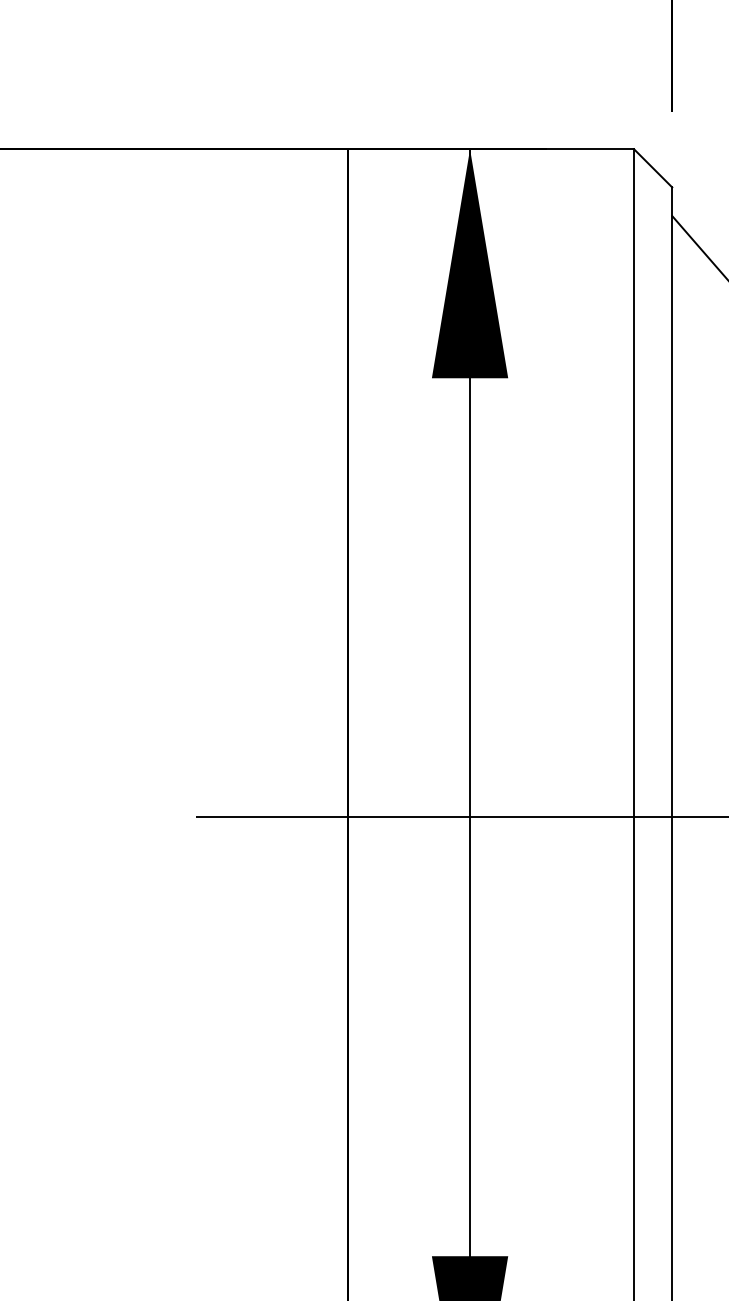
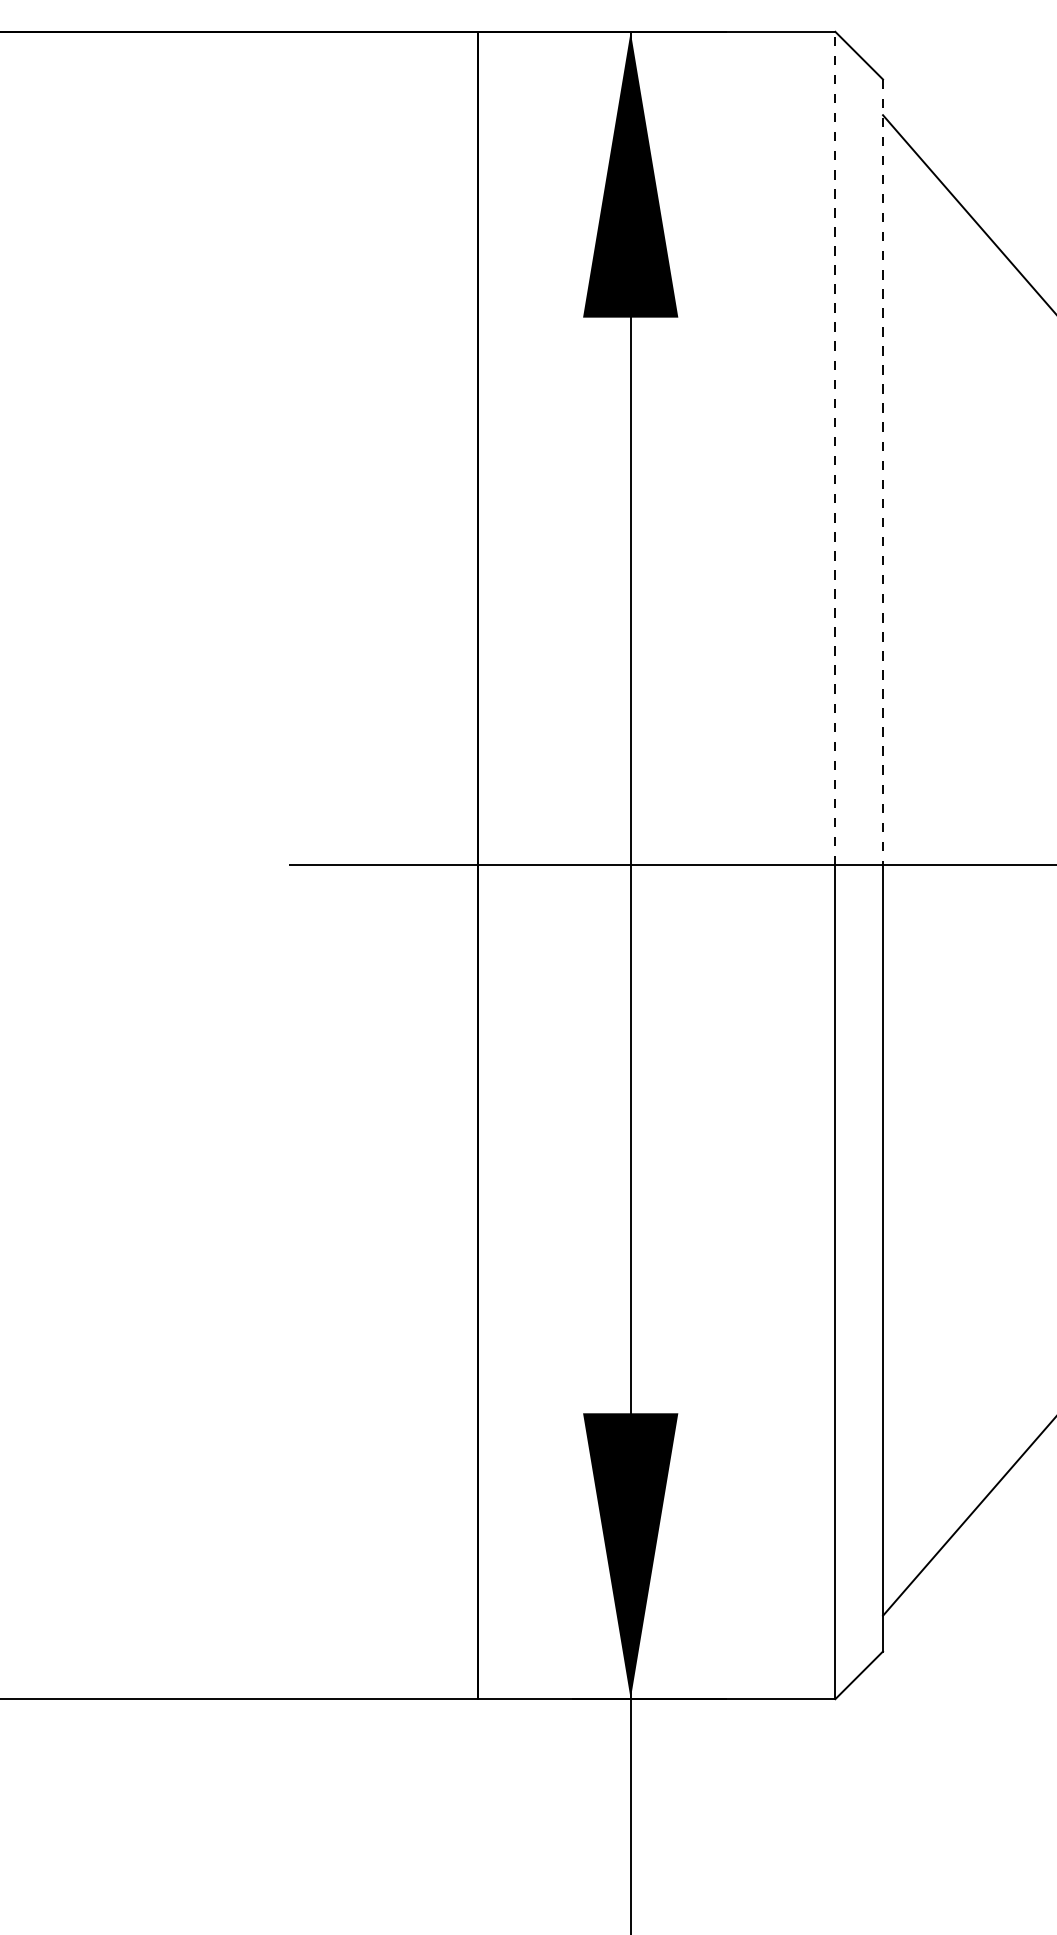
line: (634, 483) -> (835, 448), solid -> dashed
line: (672, 502) -> (883, 472), solid -> dashed

